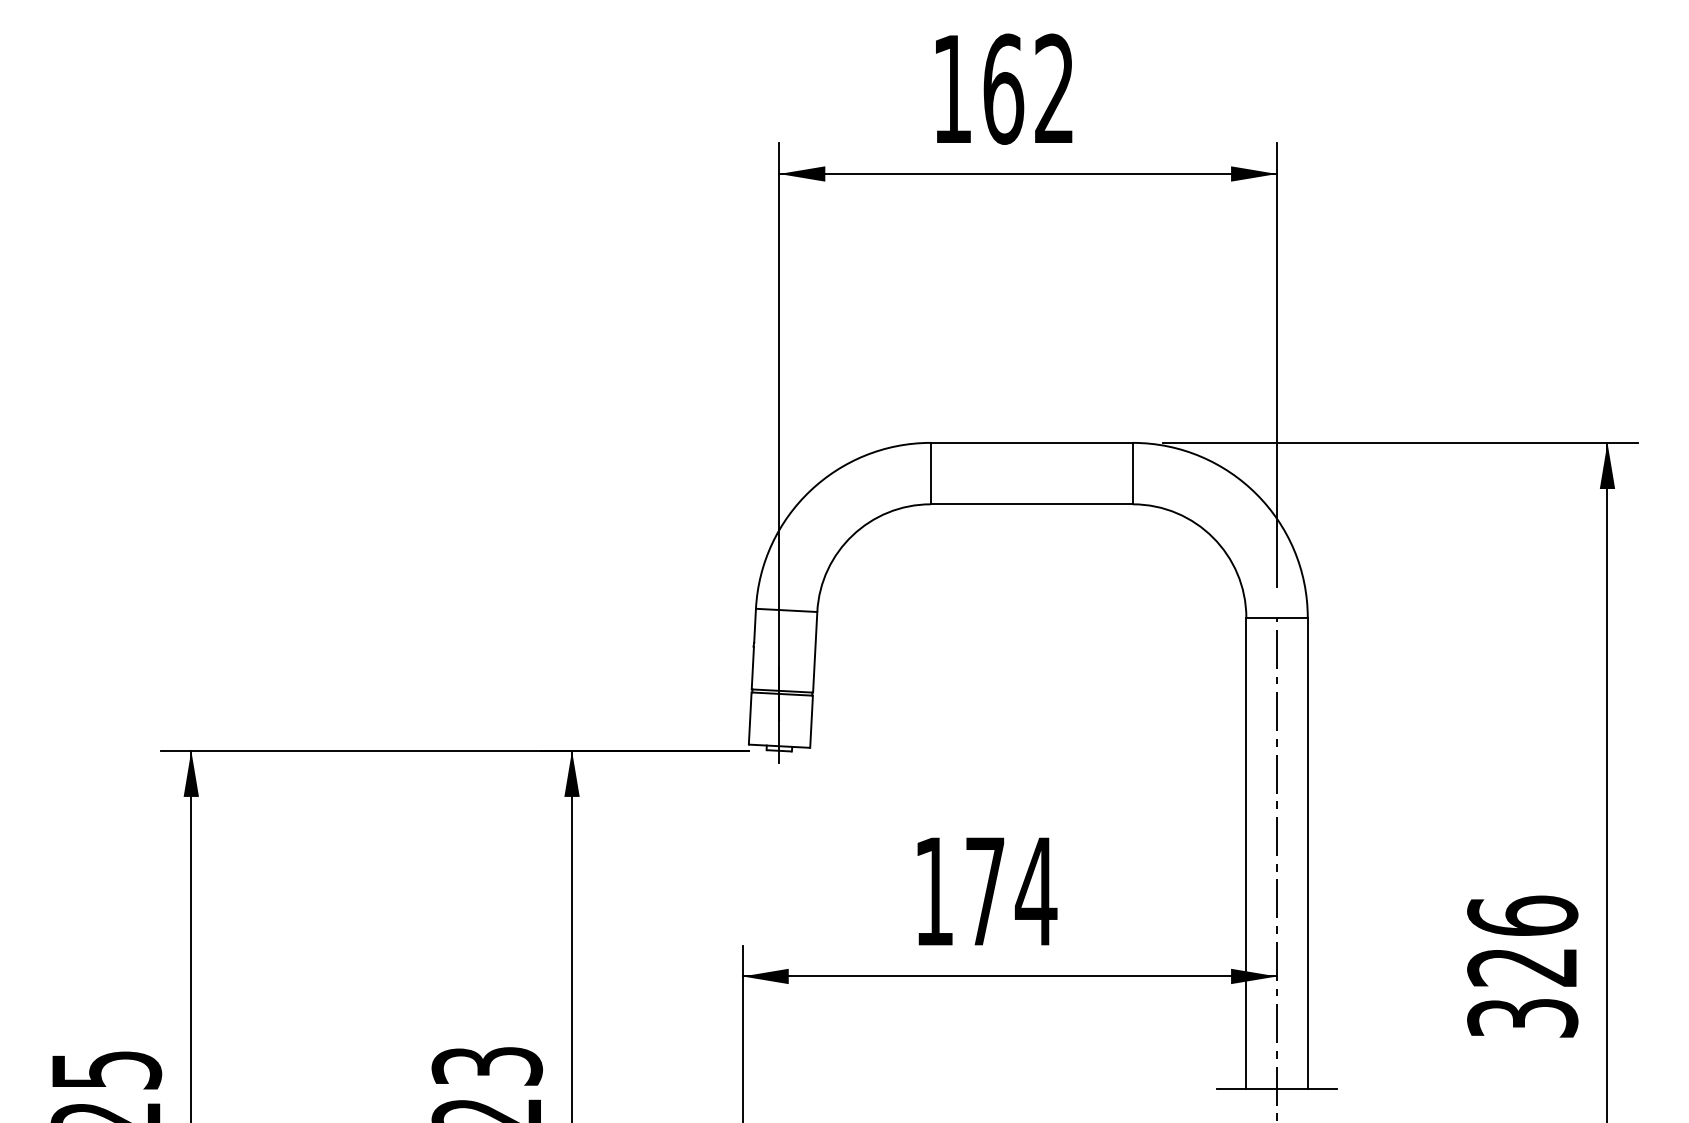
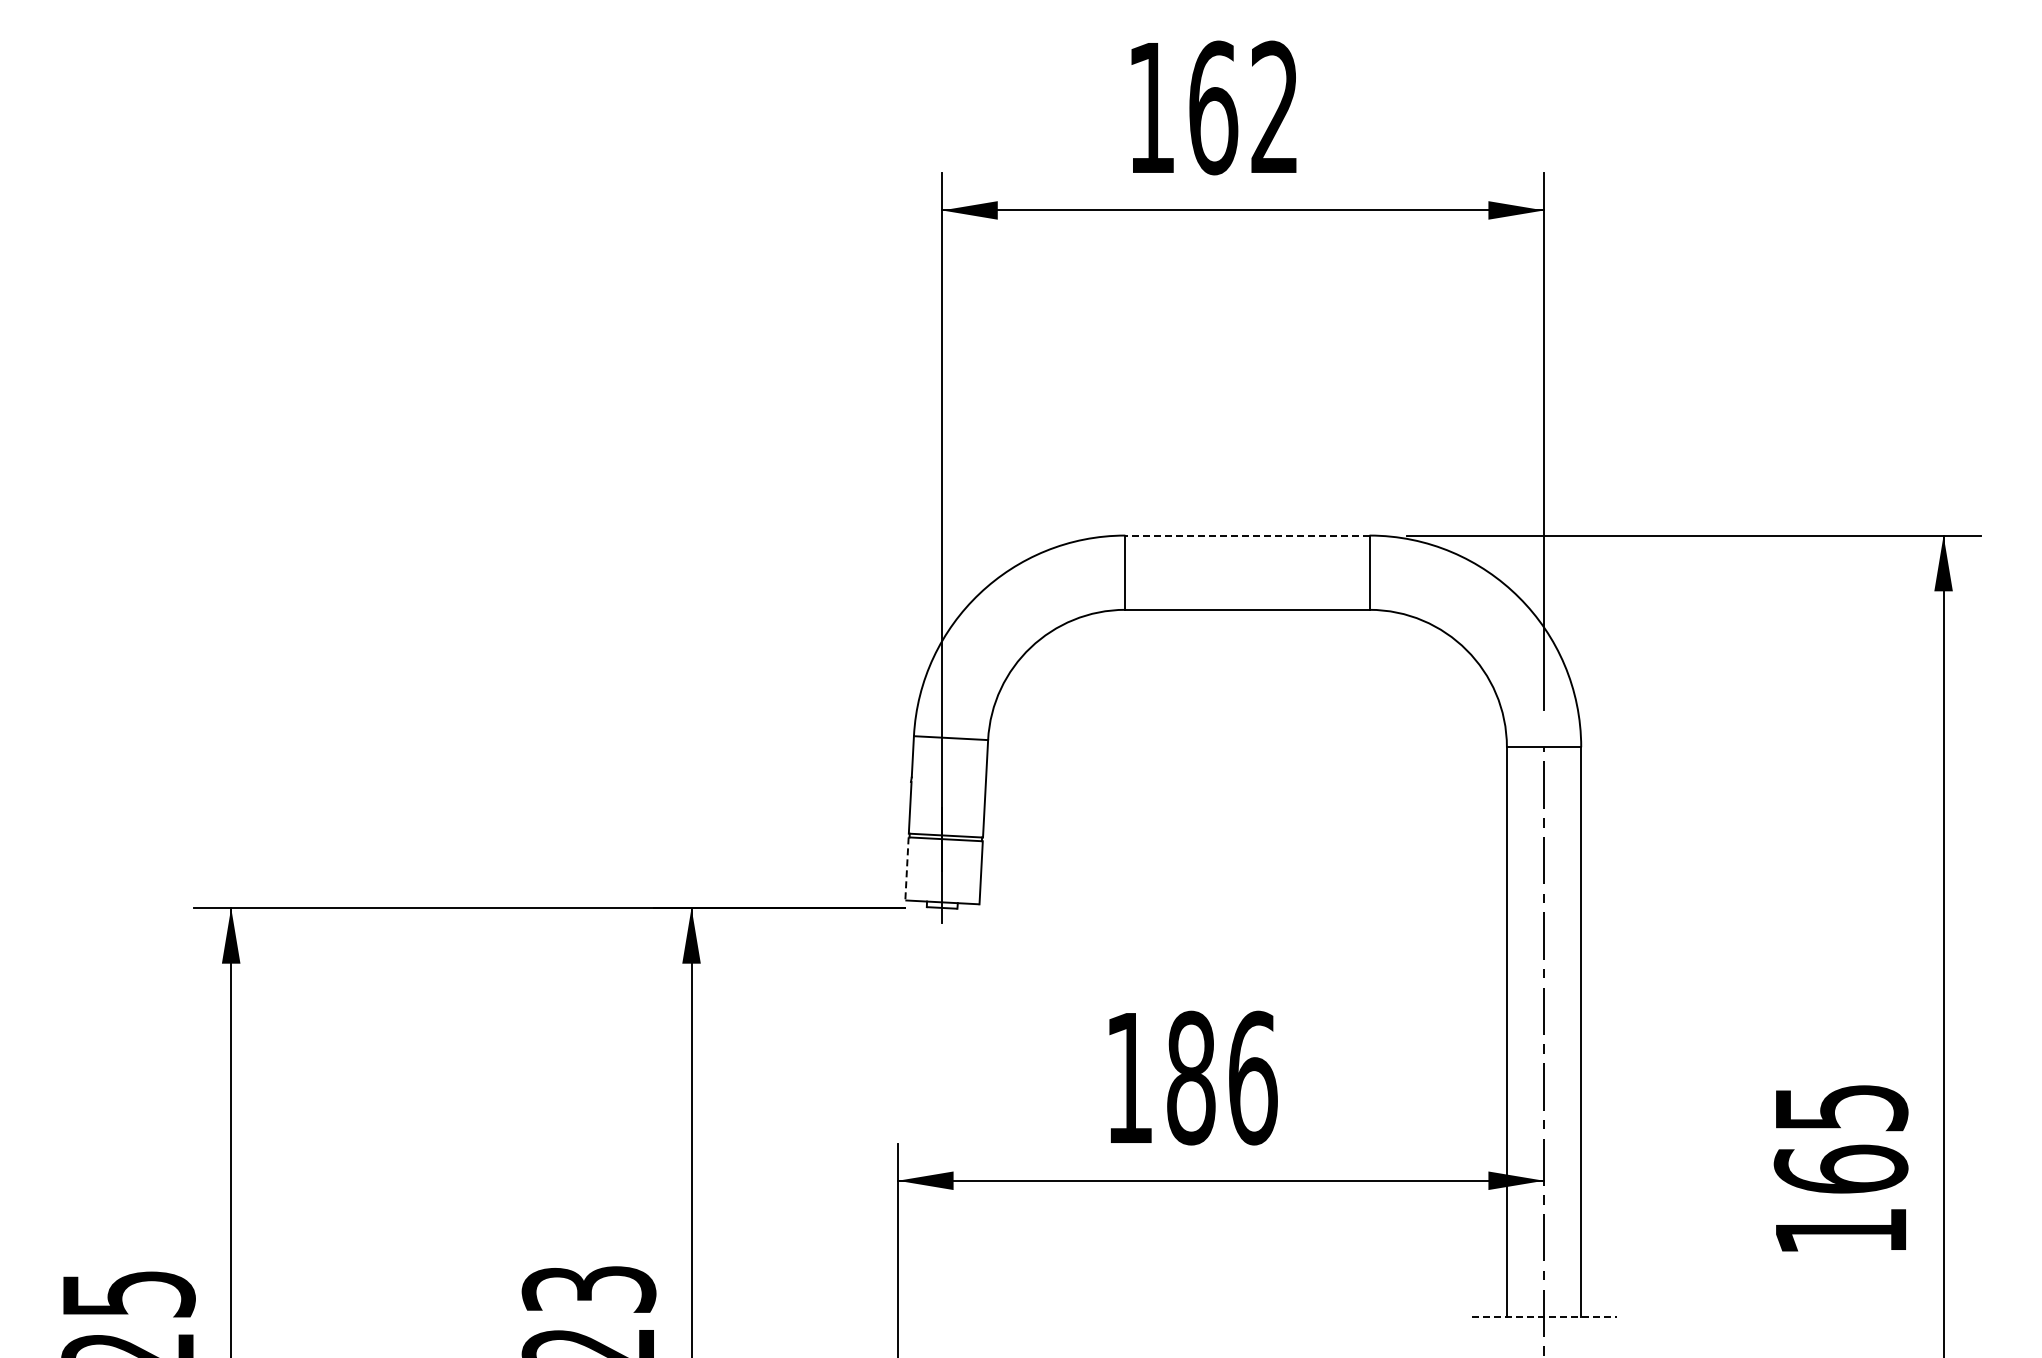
line: (1030, 442) -> (1246, 535), solid -> dashed
line: (749, 718) -> (906, 868), solid -> dashed
text: (1011, 891) -> (1222, 1077), 174 -> 186
text: (1522, 966) -> (1840, 1168), 326 -> 165
line: (1277, 1089) -> (1544, 1317), solid -> dashed

